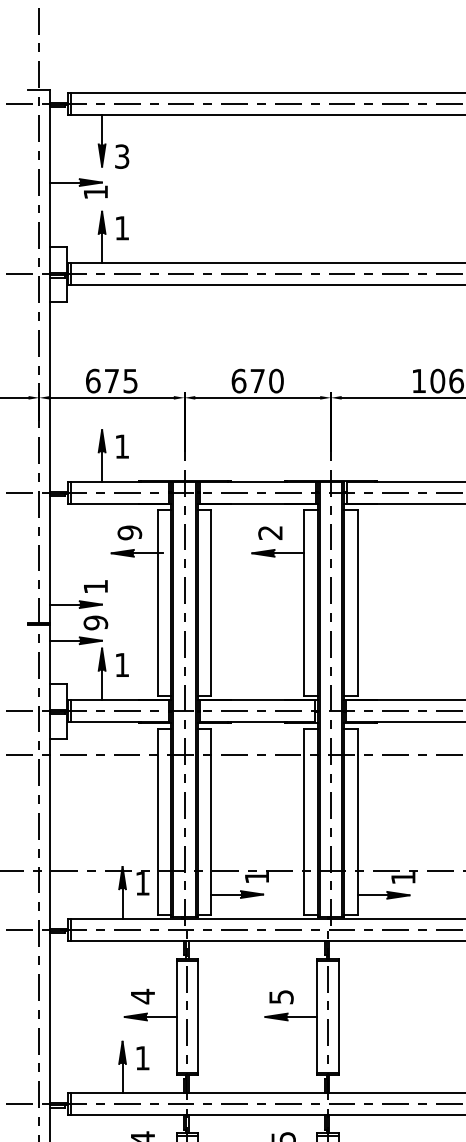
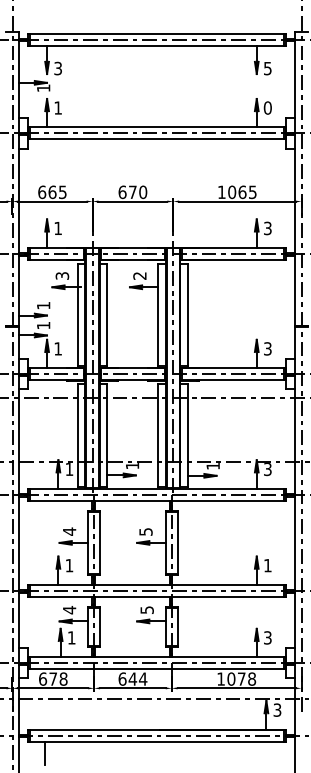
text: (111, 381) -> (52, 192), 675 -> 665
text: (128, 533) -> (61, 276), 9 -> 3
text: (95, 622) -> (43, 325), 9 -> 1

